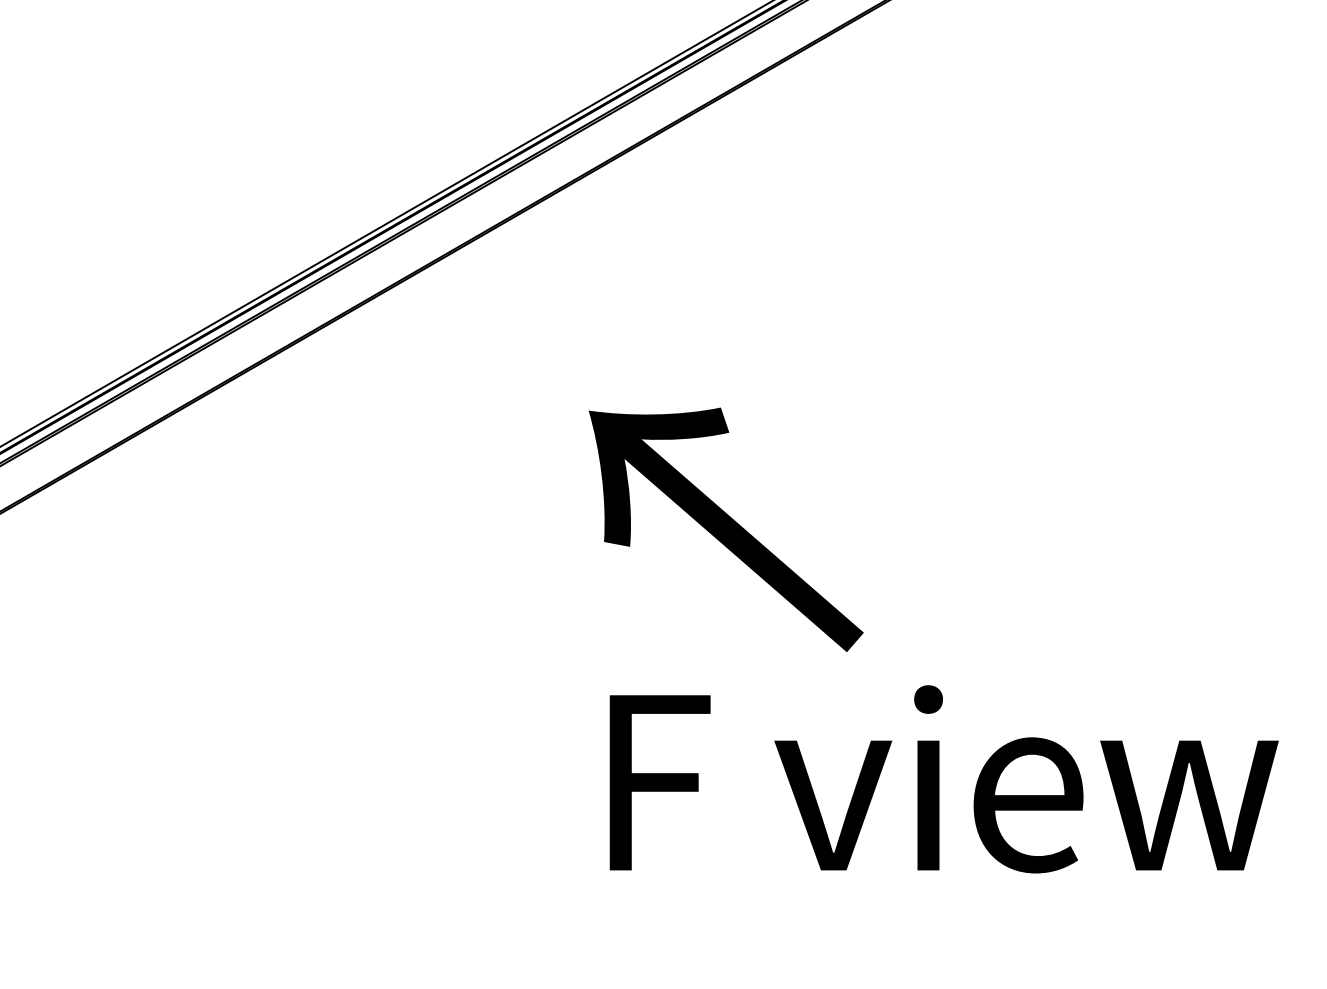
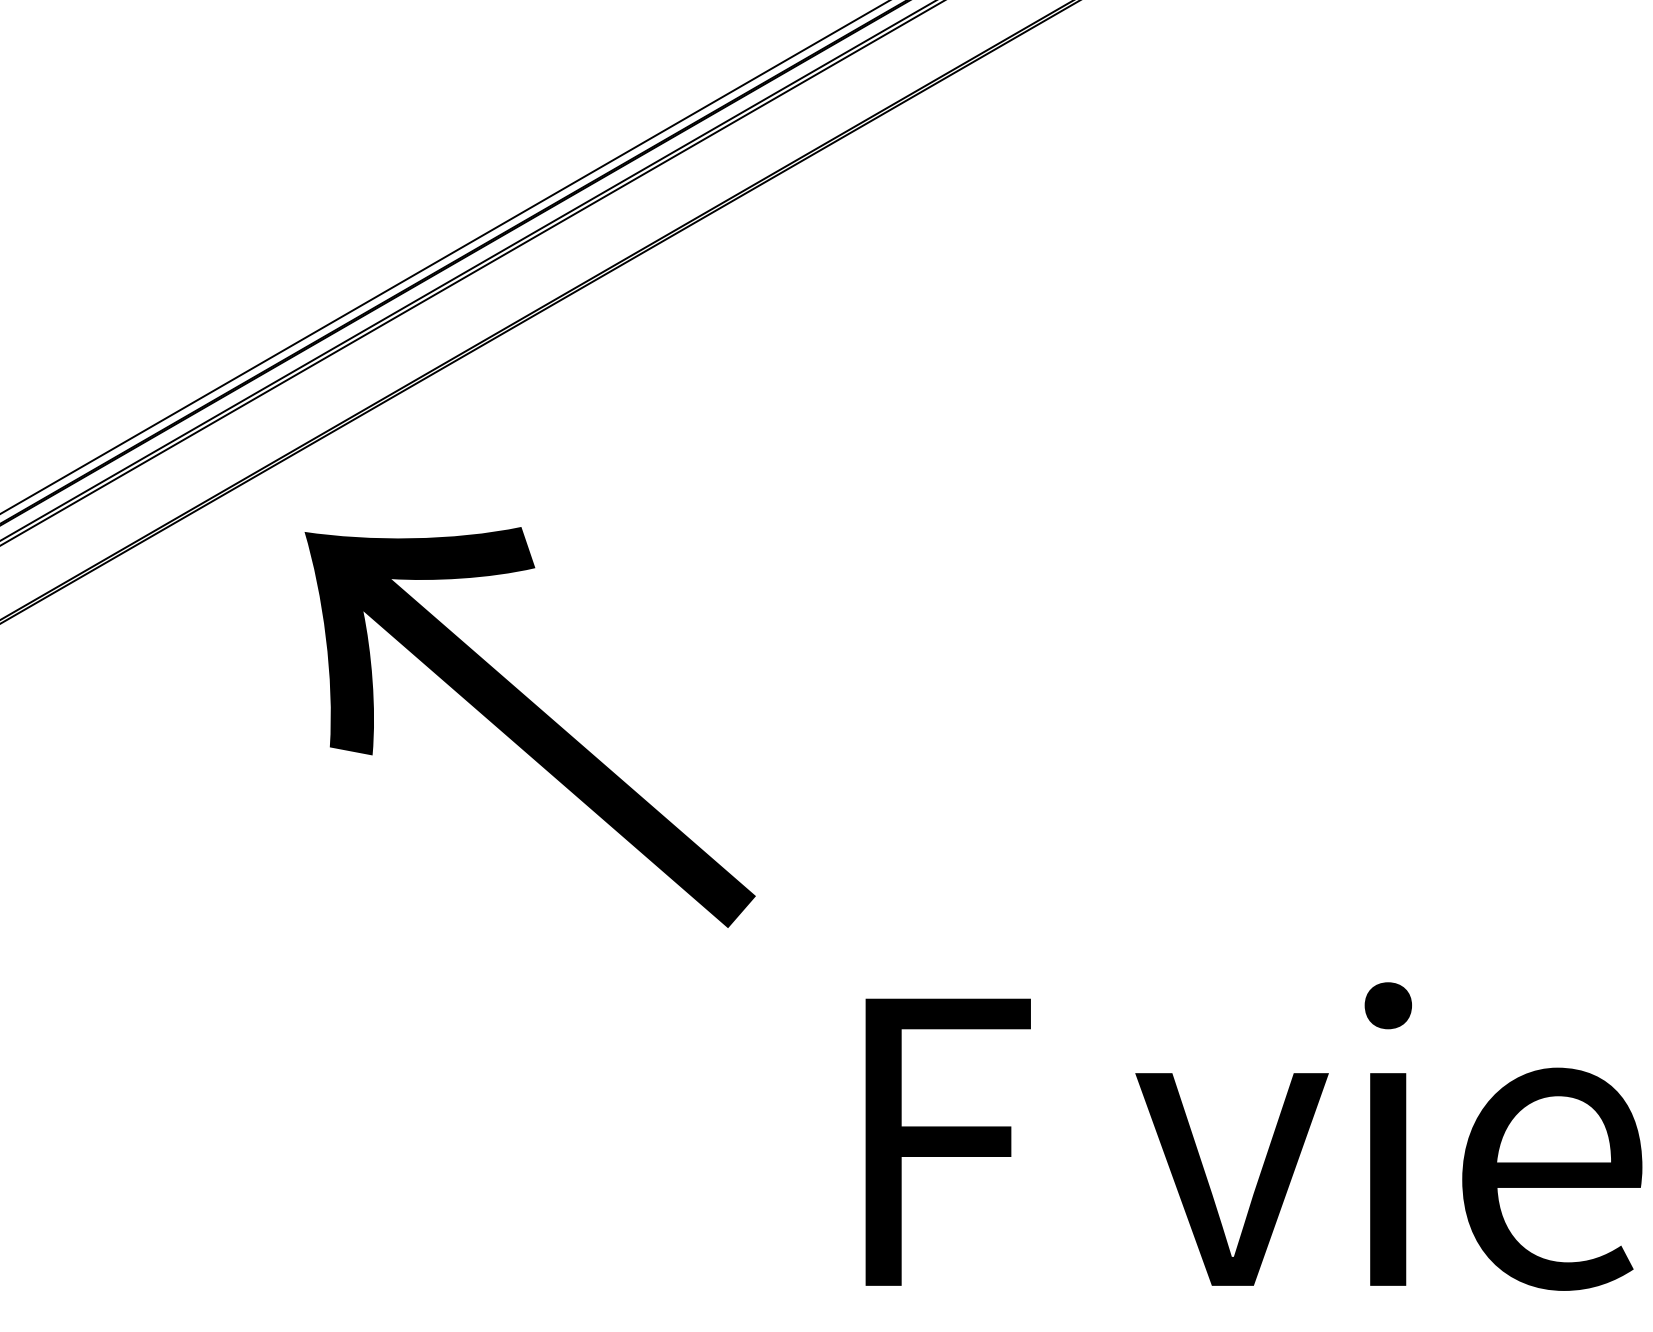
text: (725, 529) -> (529, 726), moved

